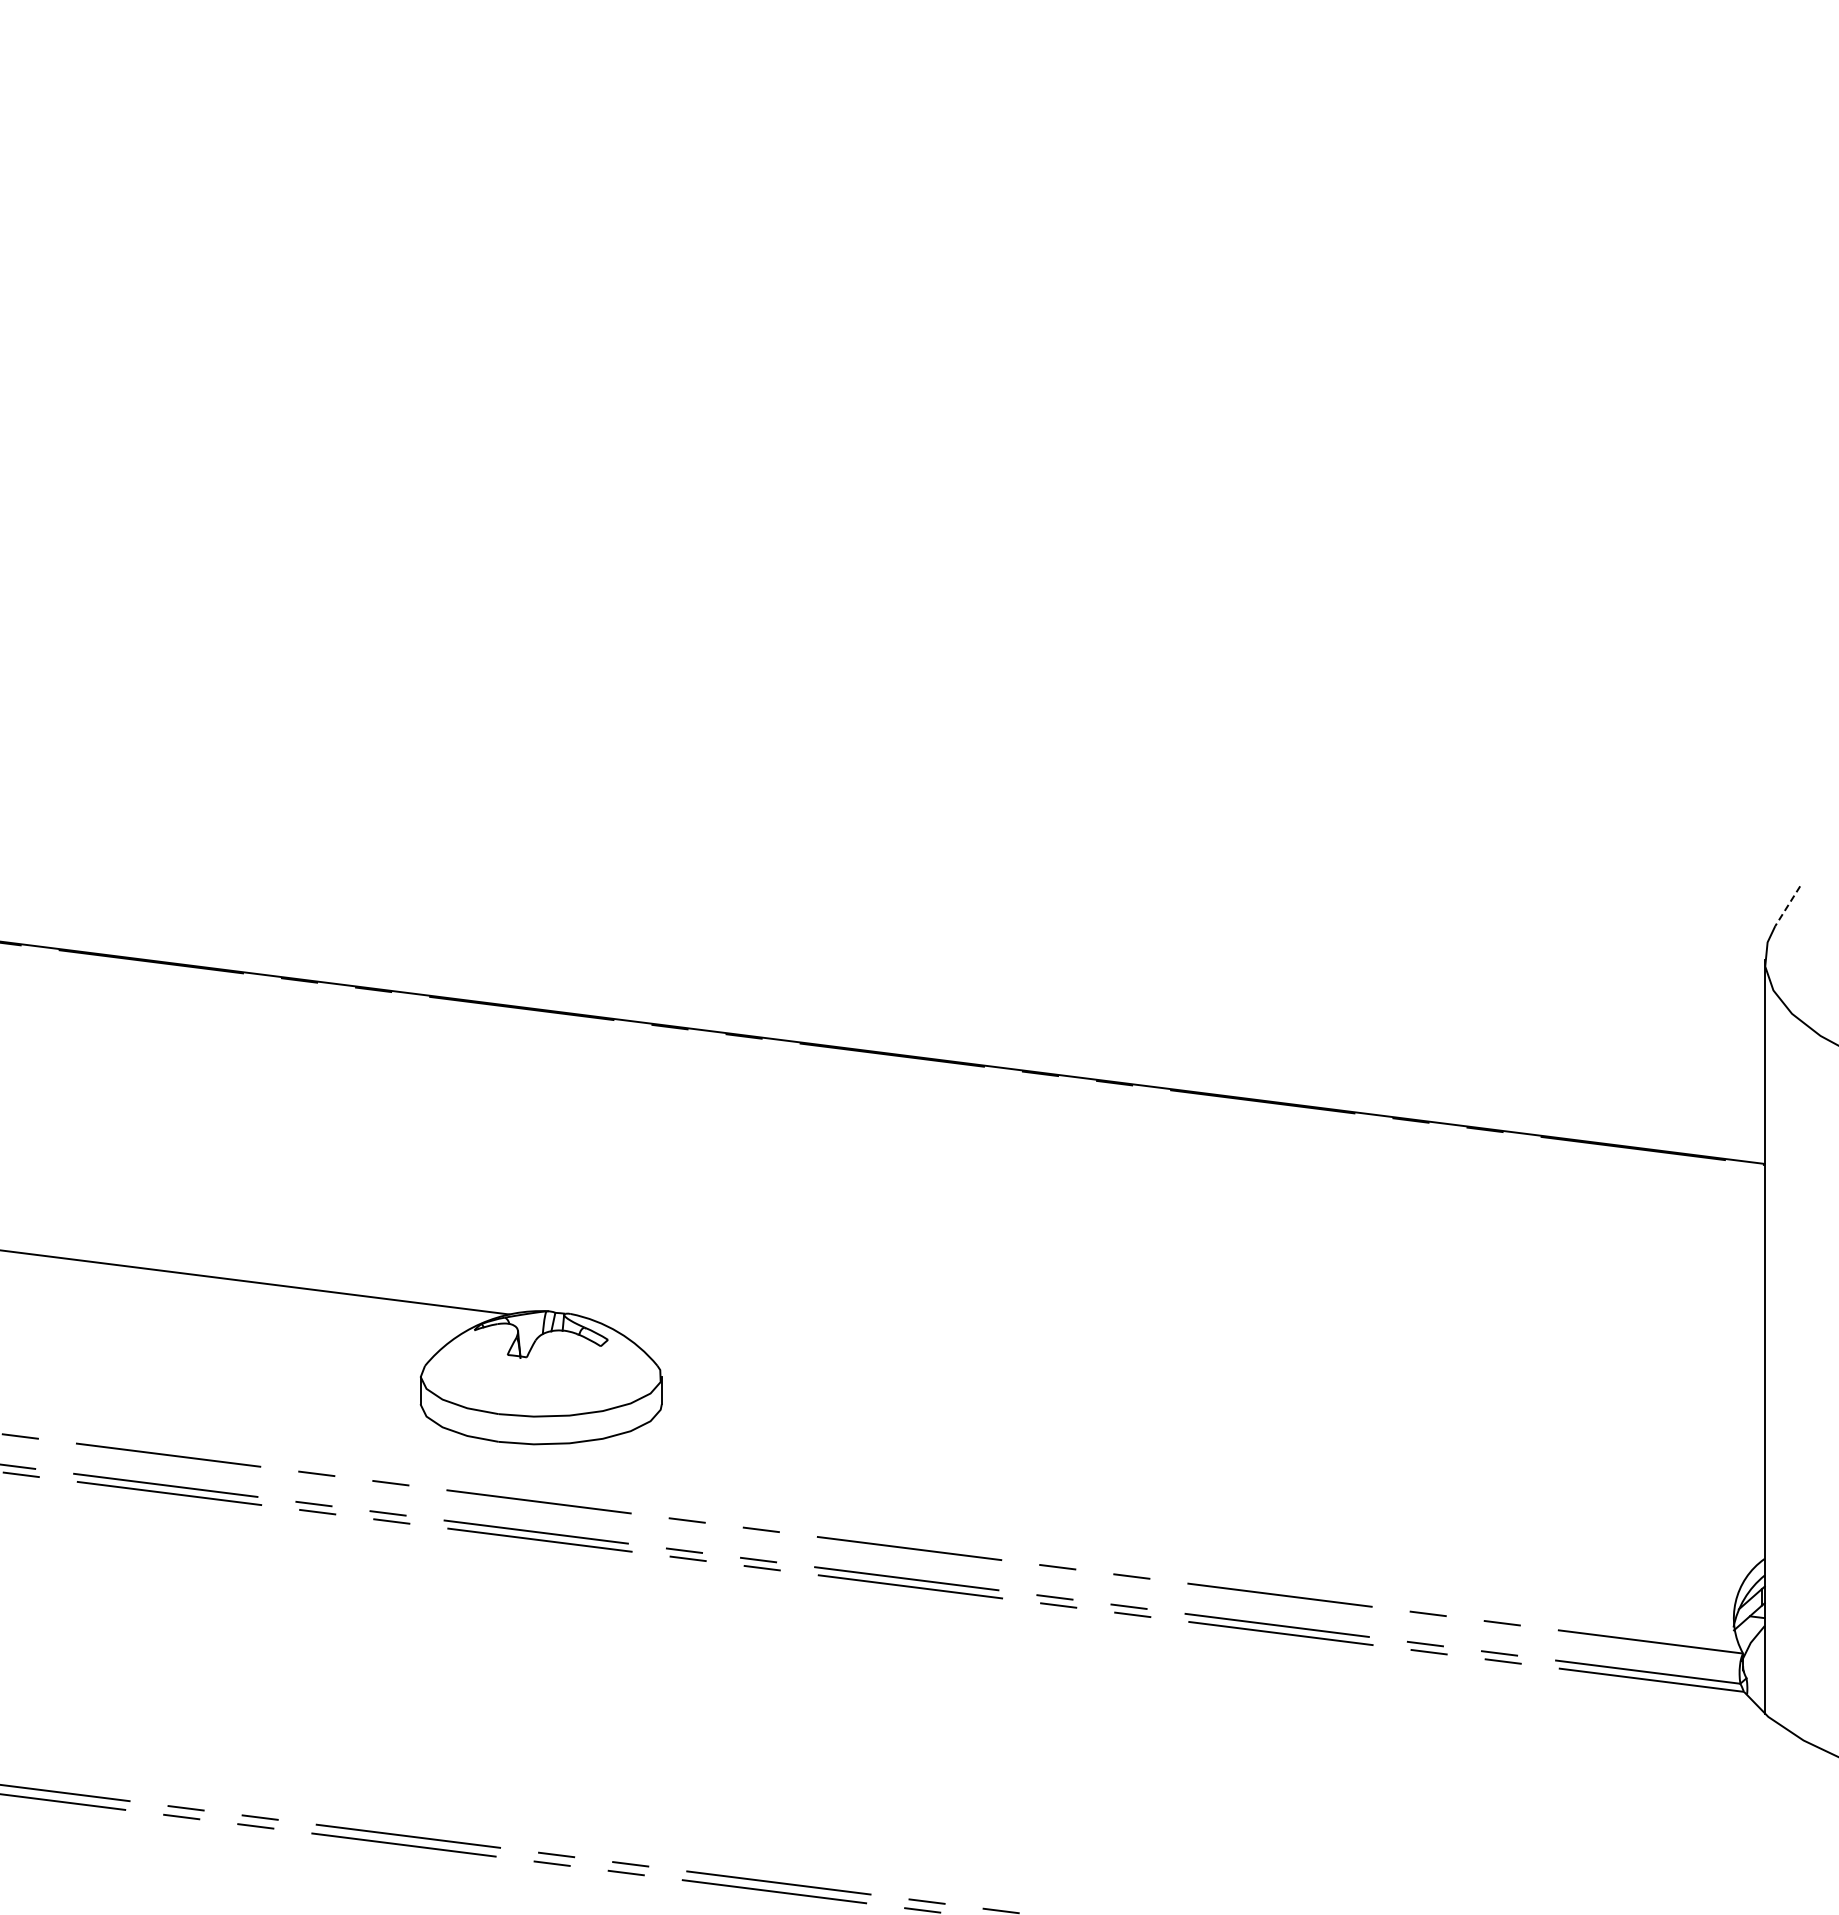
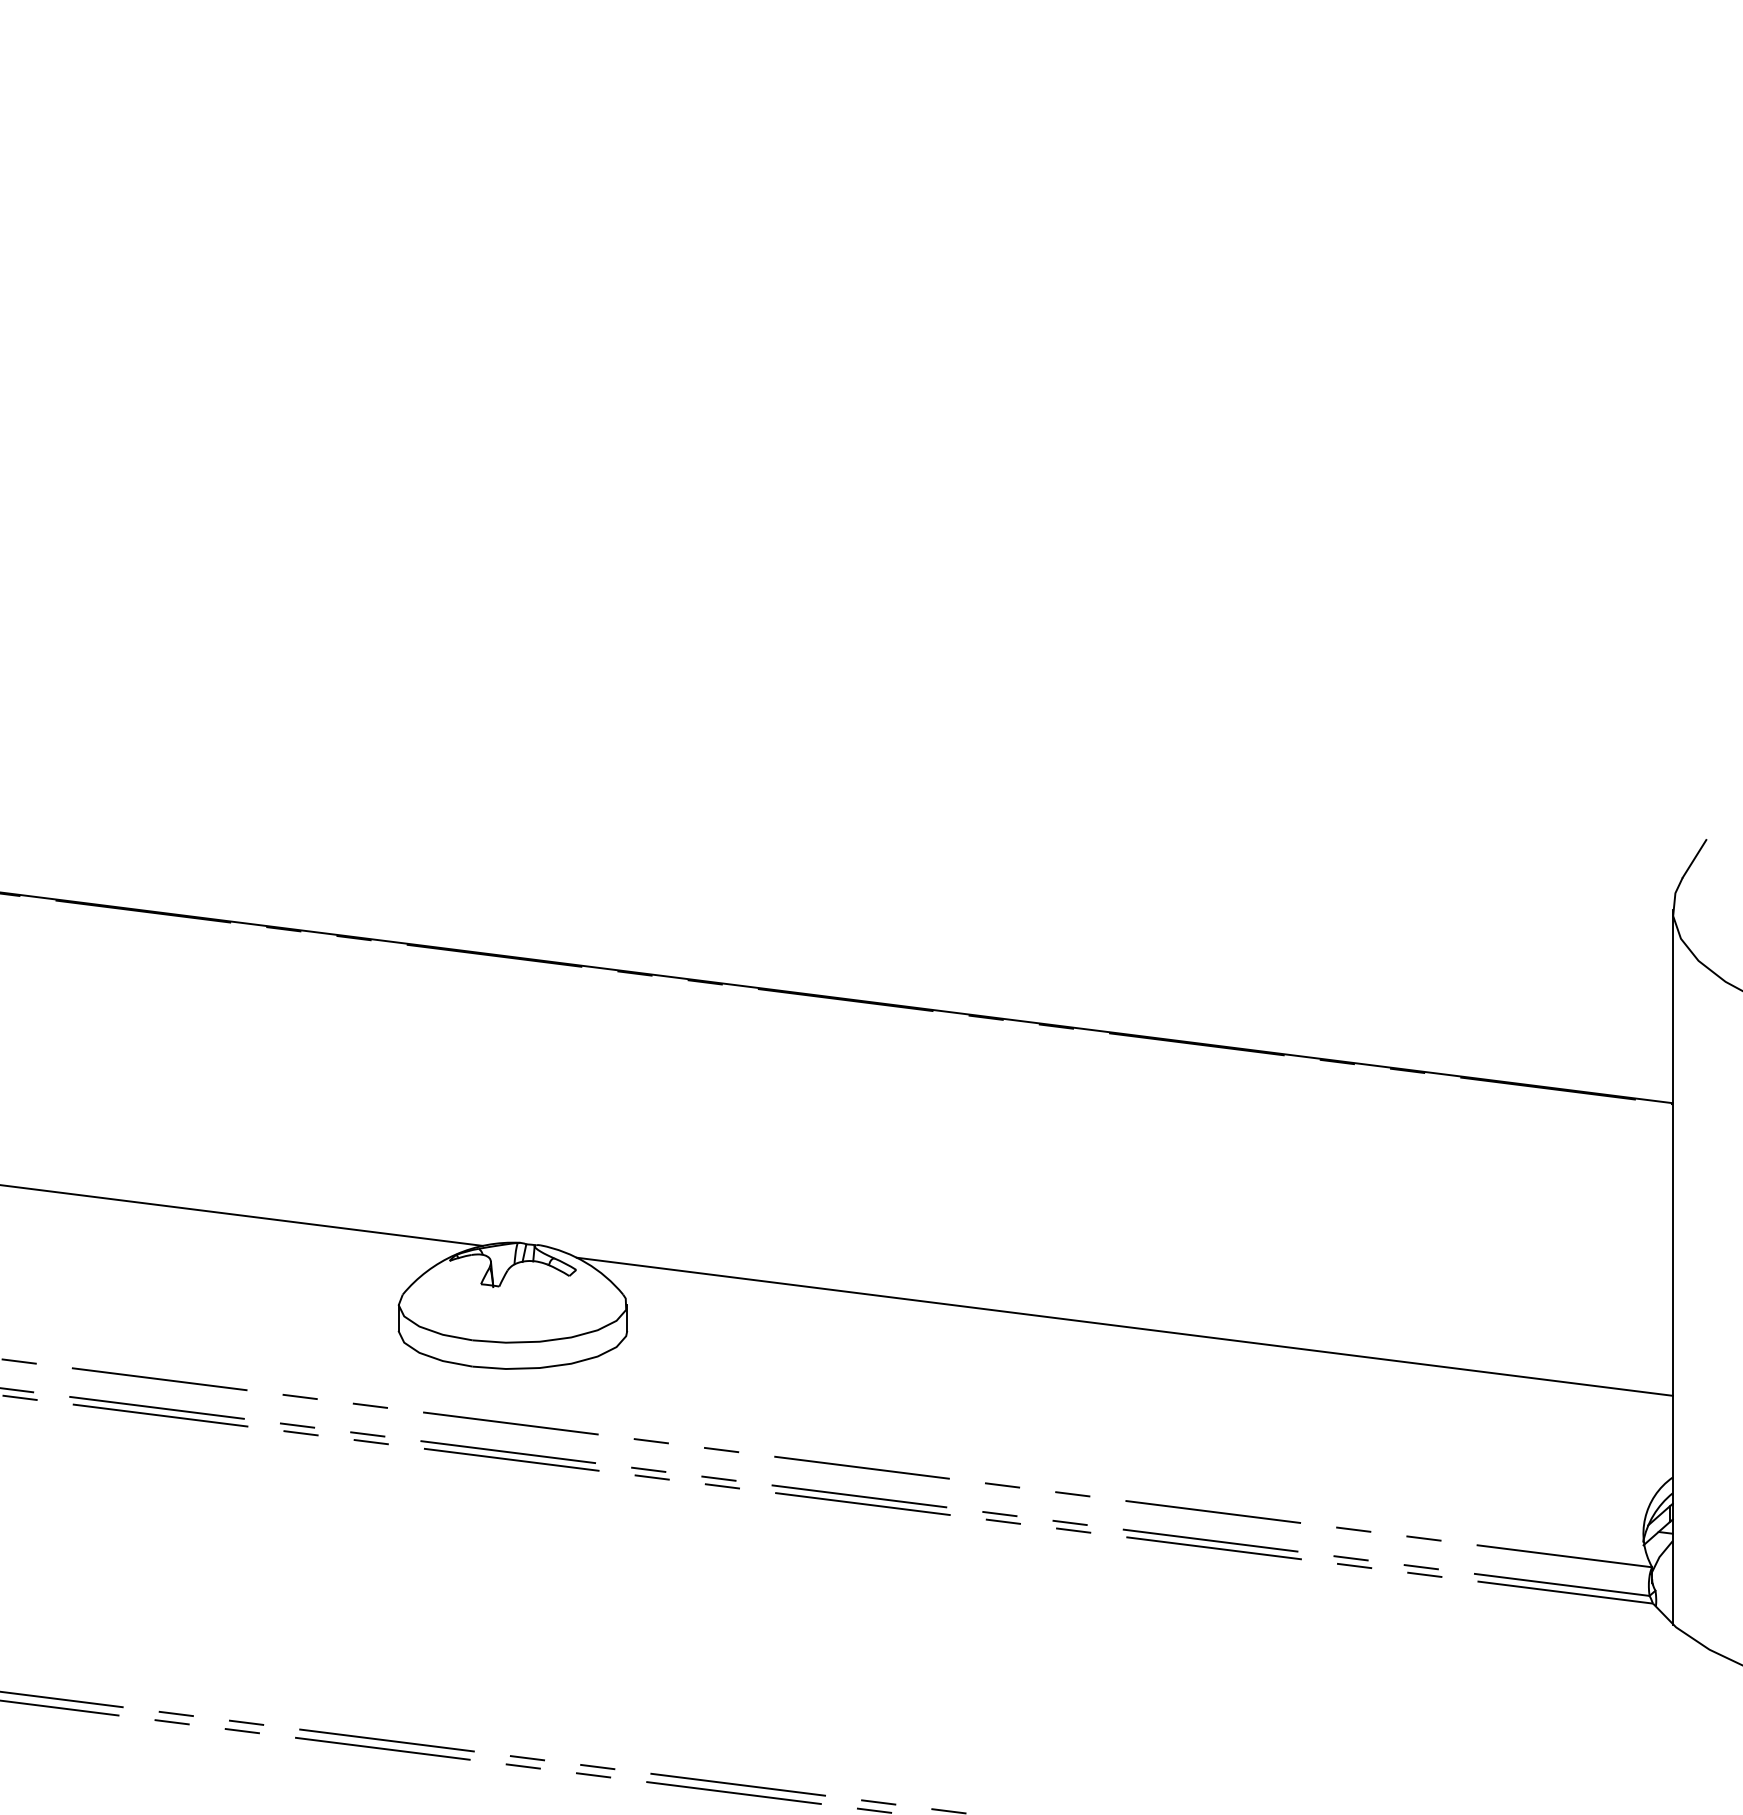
line: (1787, 906) -> (1694, 859), dashed -> solid
line: (1186, 1399) -> (1124, 1326), added

